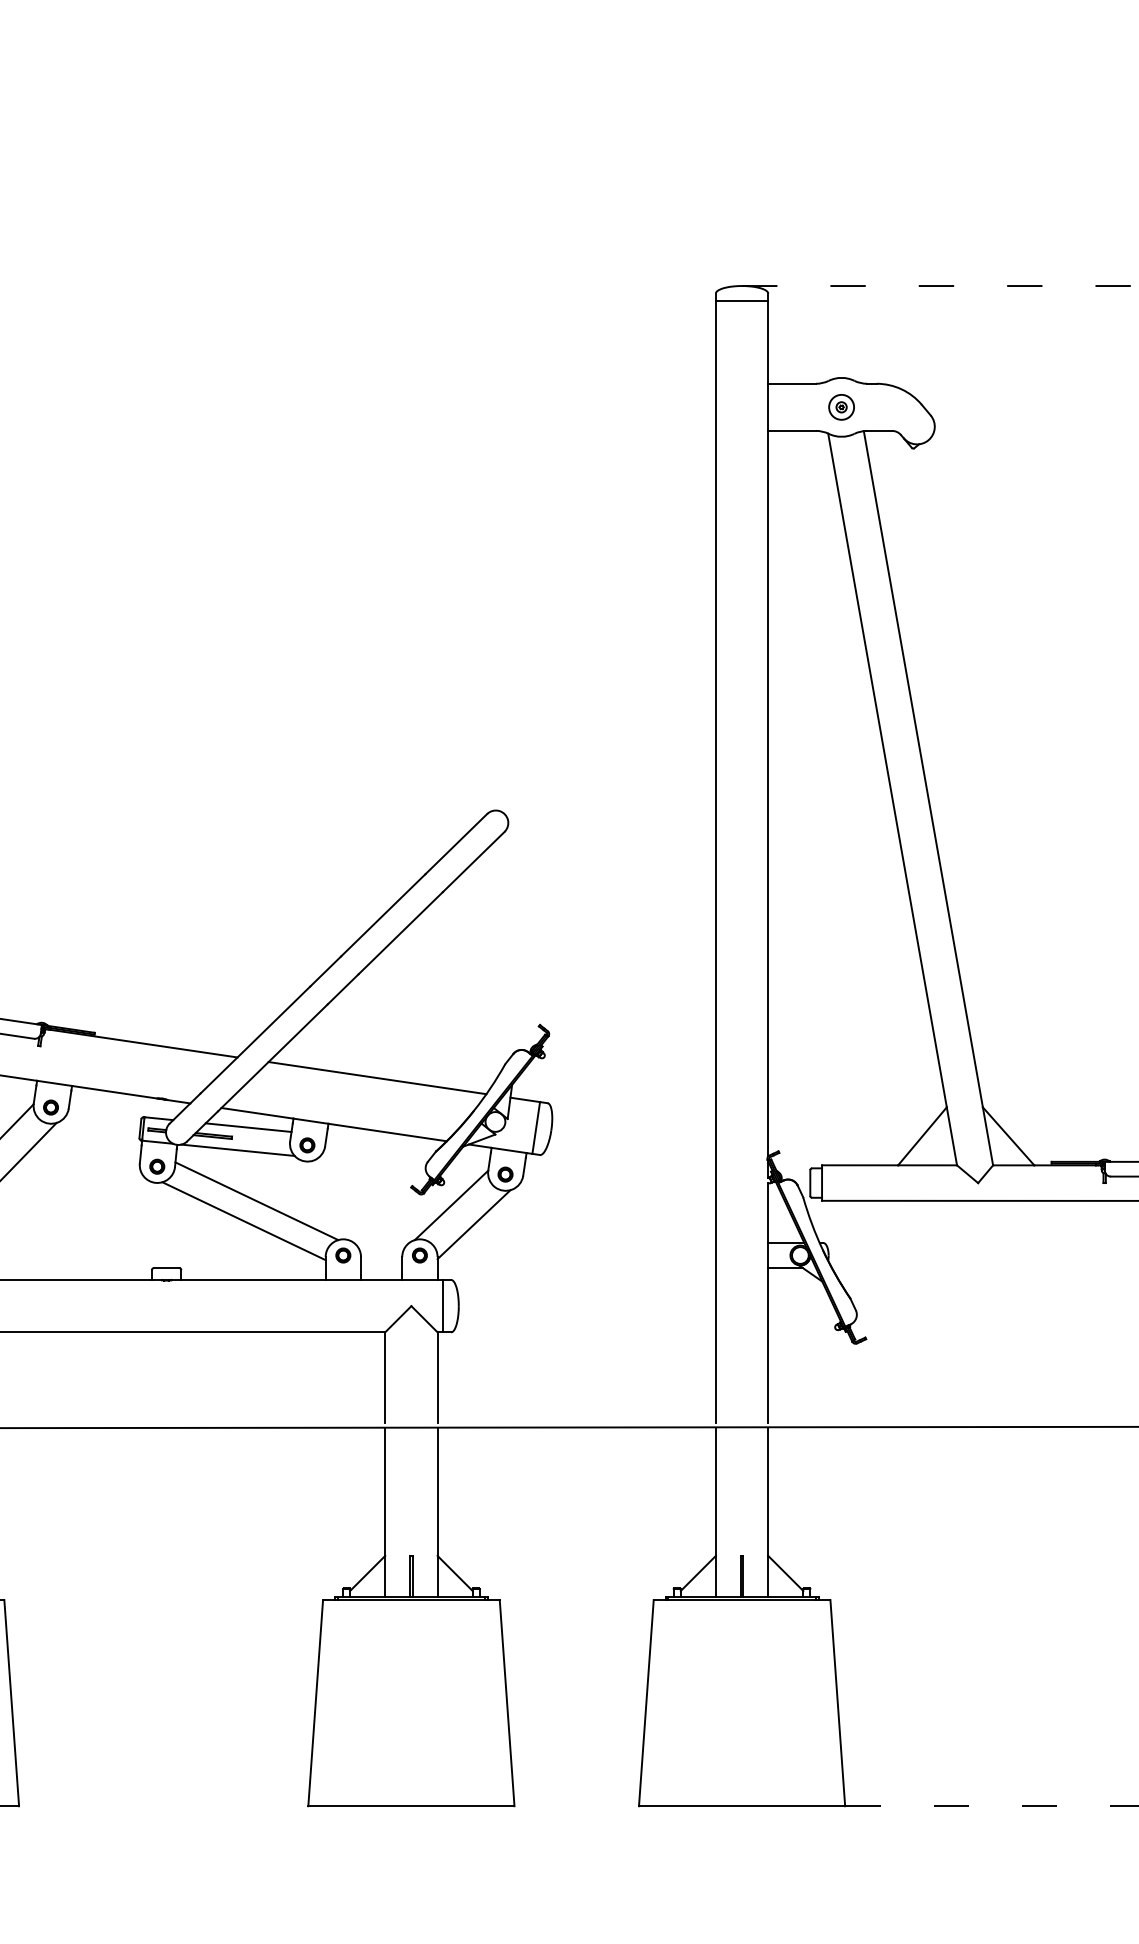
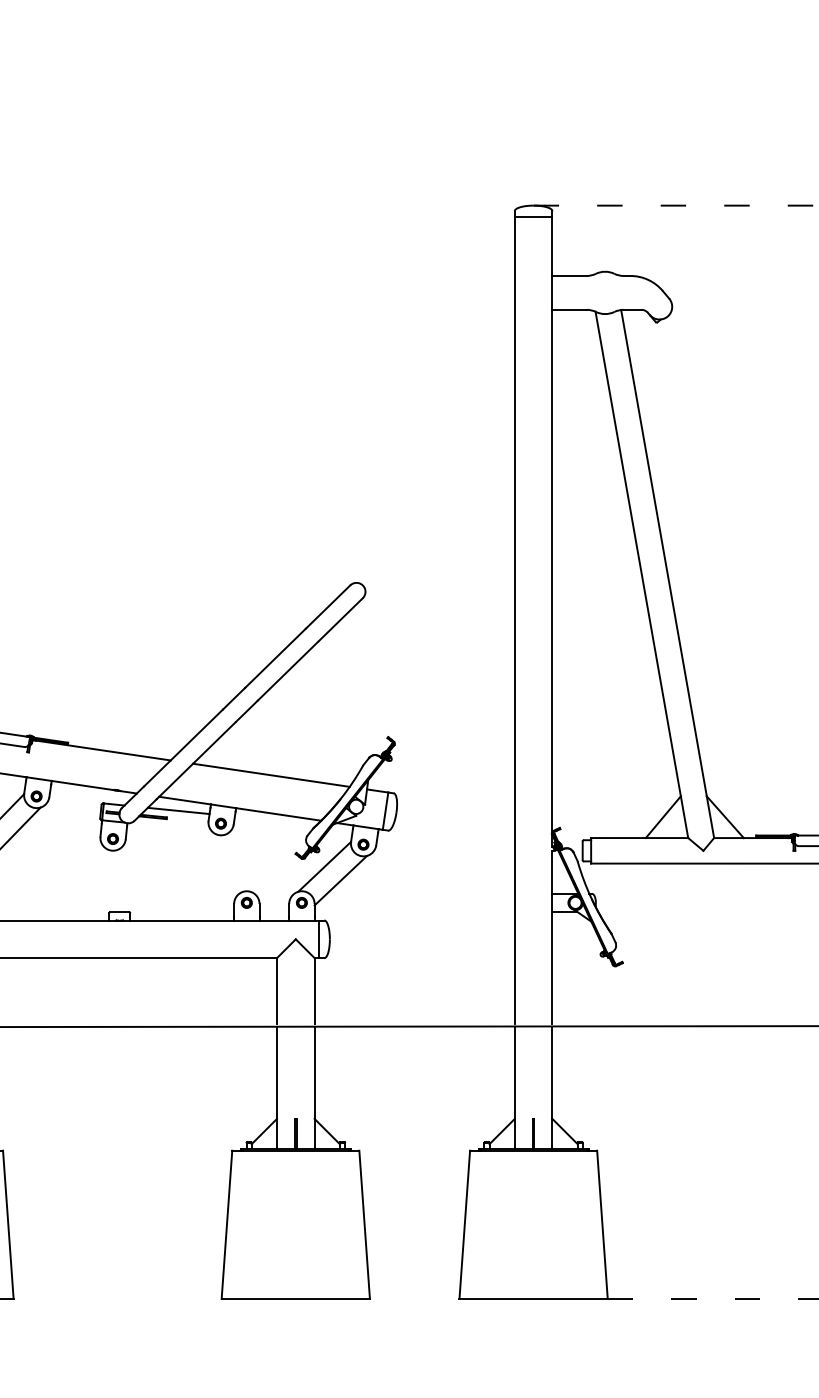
part: (841, 407) -> (605, 293), removed
line: (237, 1149) -> (170, 826), removed
line: (256, 1201) -> (184, 864), removed
line: (243, 1221) -> (175, 878), removed

